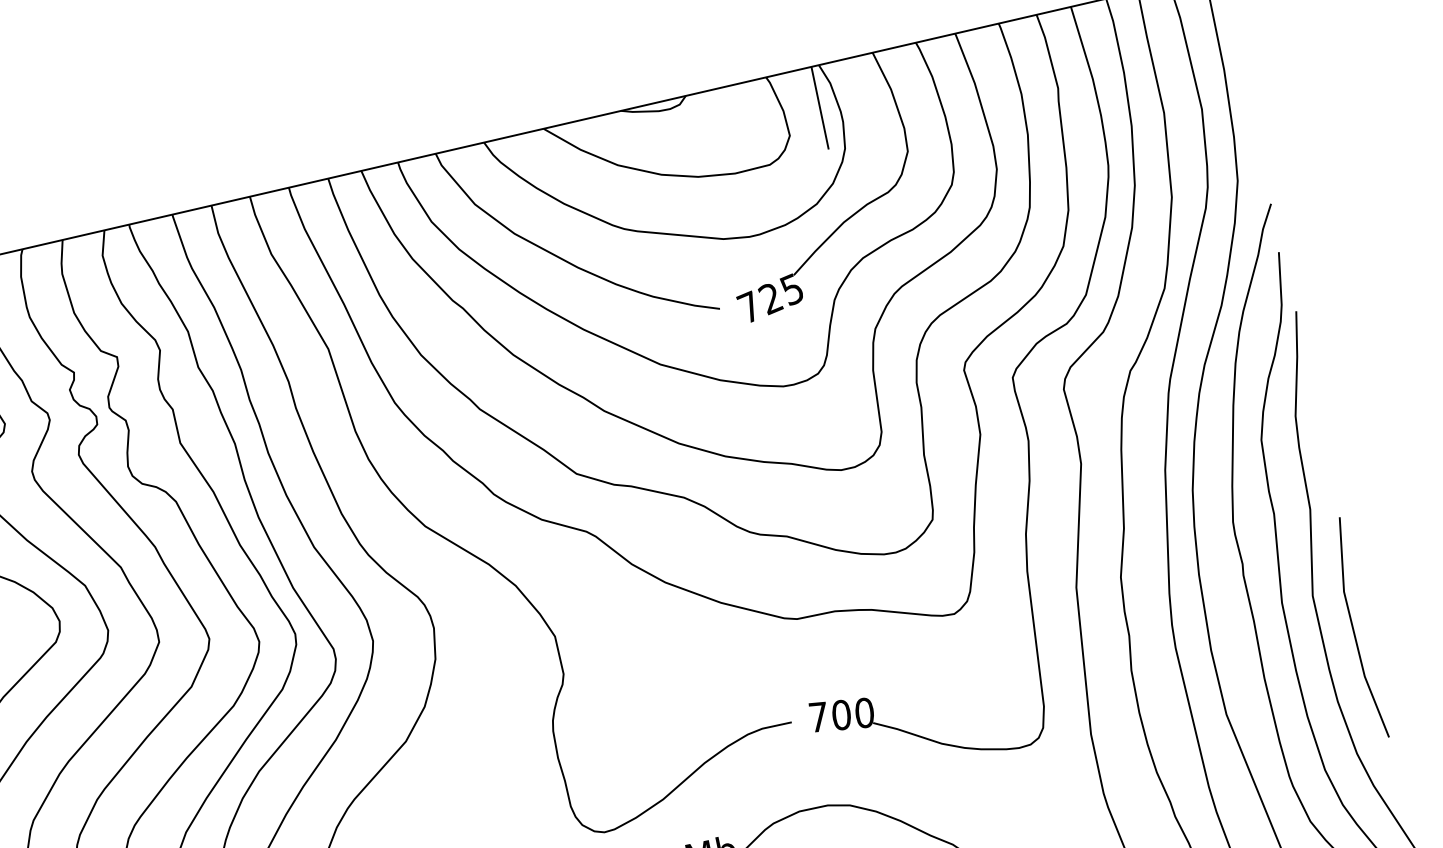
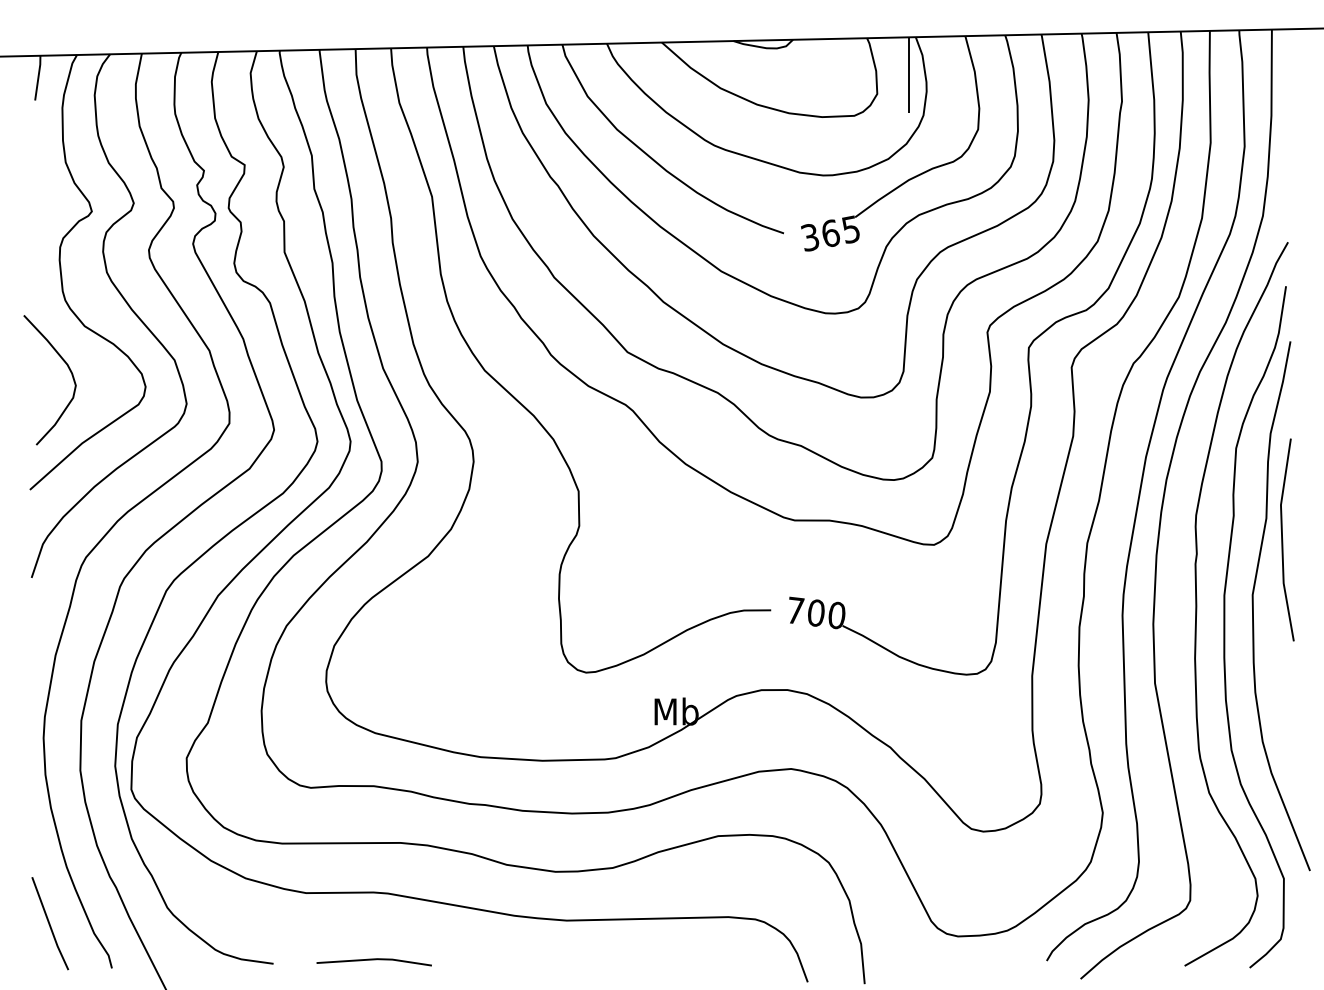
text: (760, 302) -> (820, 235), 725 -> 365
line: (1354, 628) -> (1283, 539), moved

